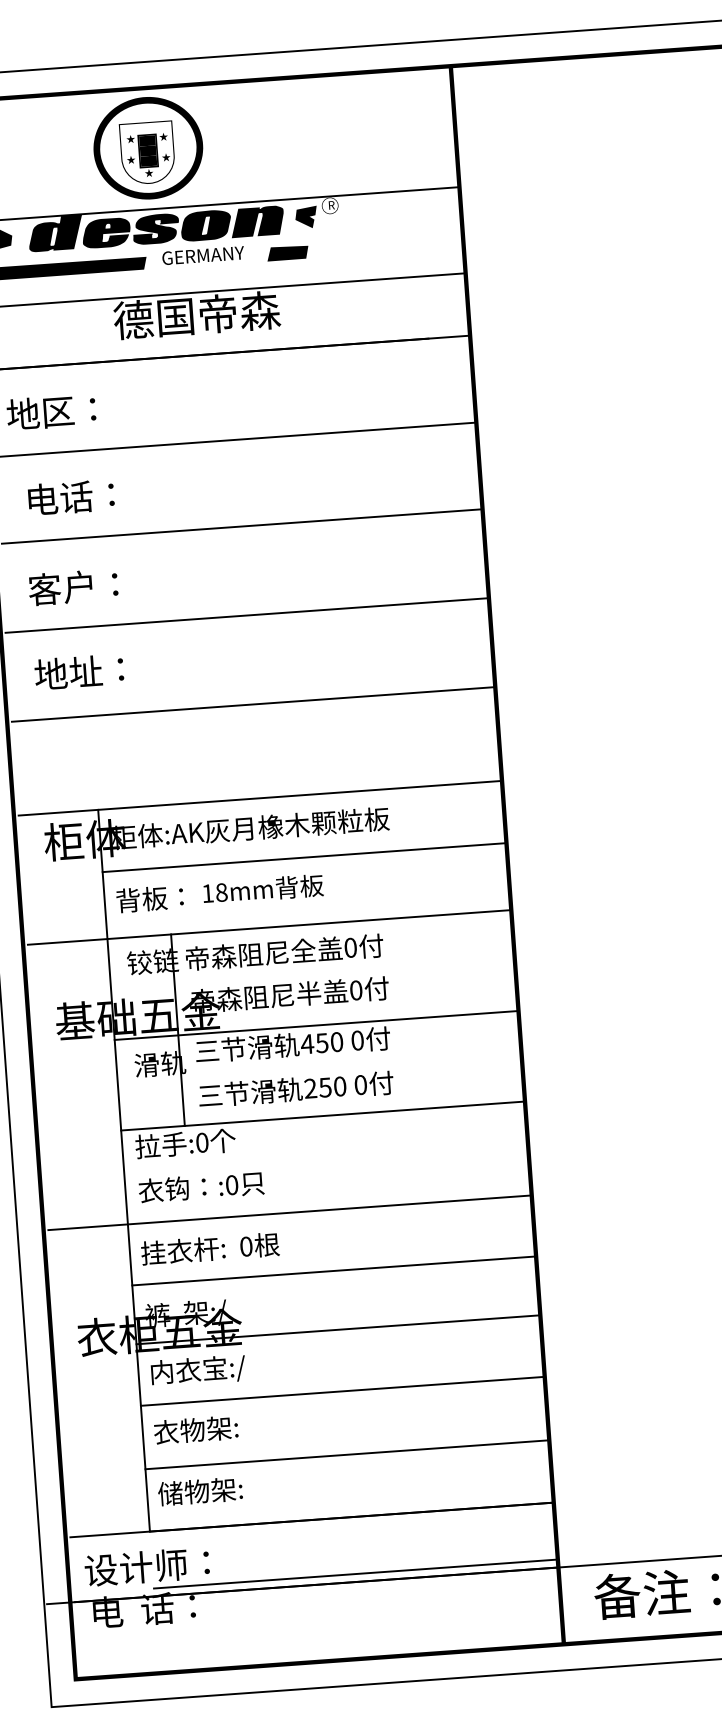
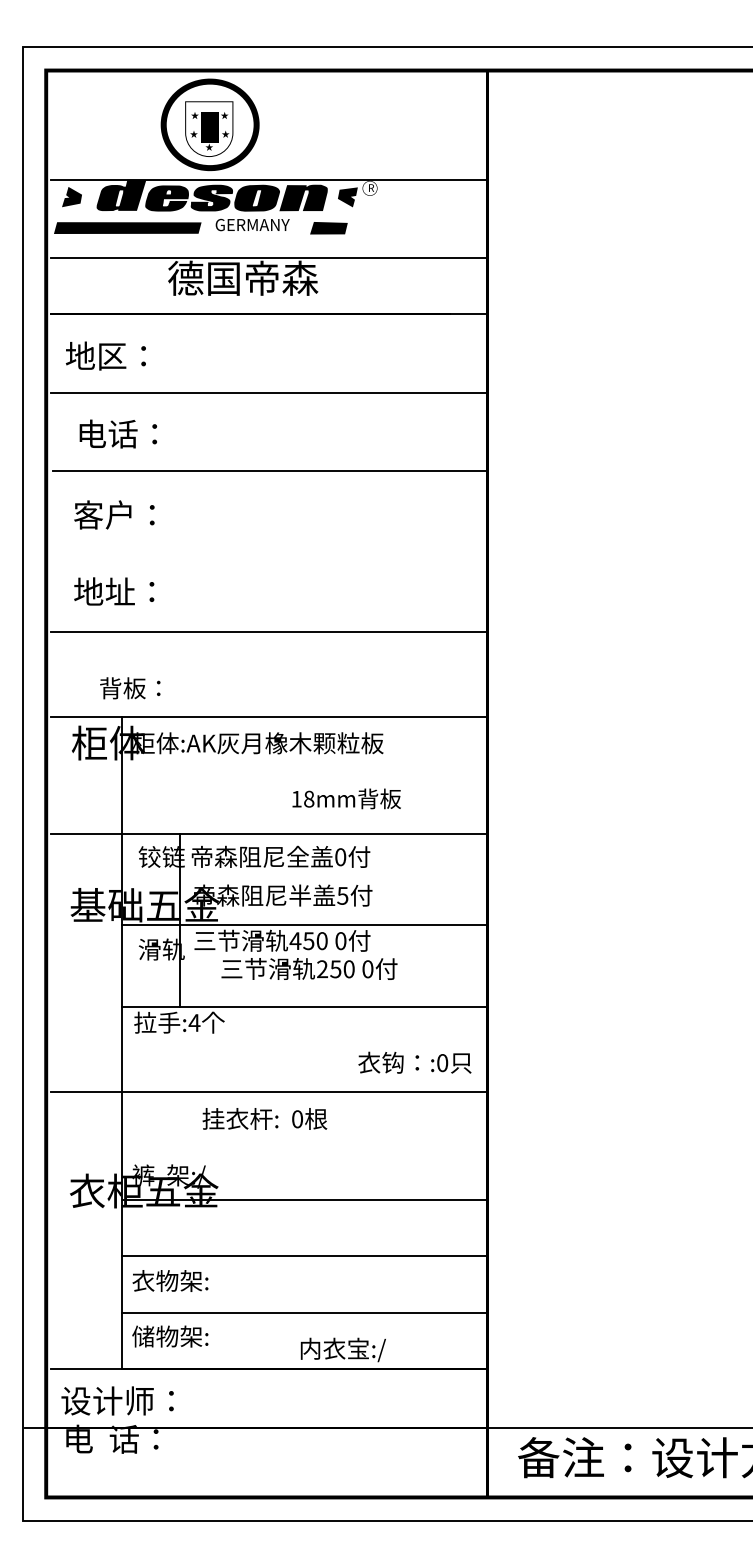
line: (246, 615) -> (268, 551), removed
line: (304, 858) -> (304, 773), removed
text: (262, 888) -> (346, 798), moved
text: (150, 899) -> (130, 688), moved
text: (355, 990) -> (342, 895), 0 -> 5
text: (296, 1088) -> (309, 968), moved
text: (202, 1143) -> (194, 1023), :0 -> :4
text: (200, 1186) -> (414, 1062), moved
text: (209, 1248) -> (264, 1118), moved
line: (333, 1270) -> (304, 1146), removed
text: (197, 1370) -> (342, 1349), moved
line: (355, 1573) -> (304, 1420), removed

